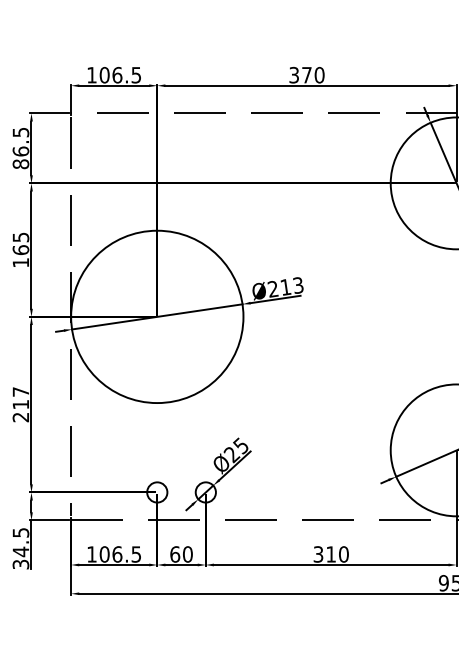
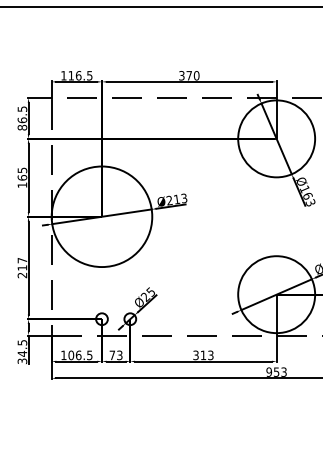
text: (105, 74) -> (71, 75), 106.5 -> 116.5
text: (180, 554) -> (115, 355), 60 -> 73
text: (343, 554) -> (210, 355), 310 -> 313

